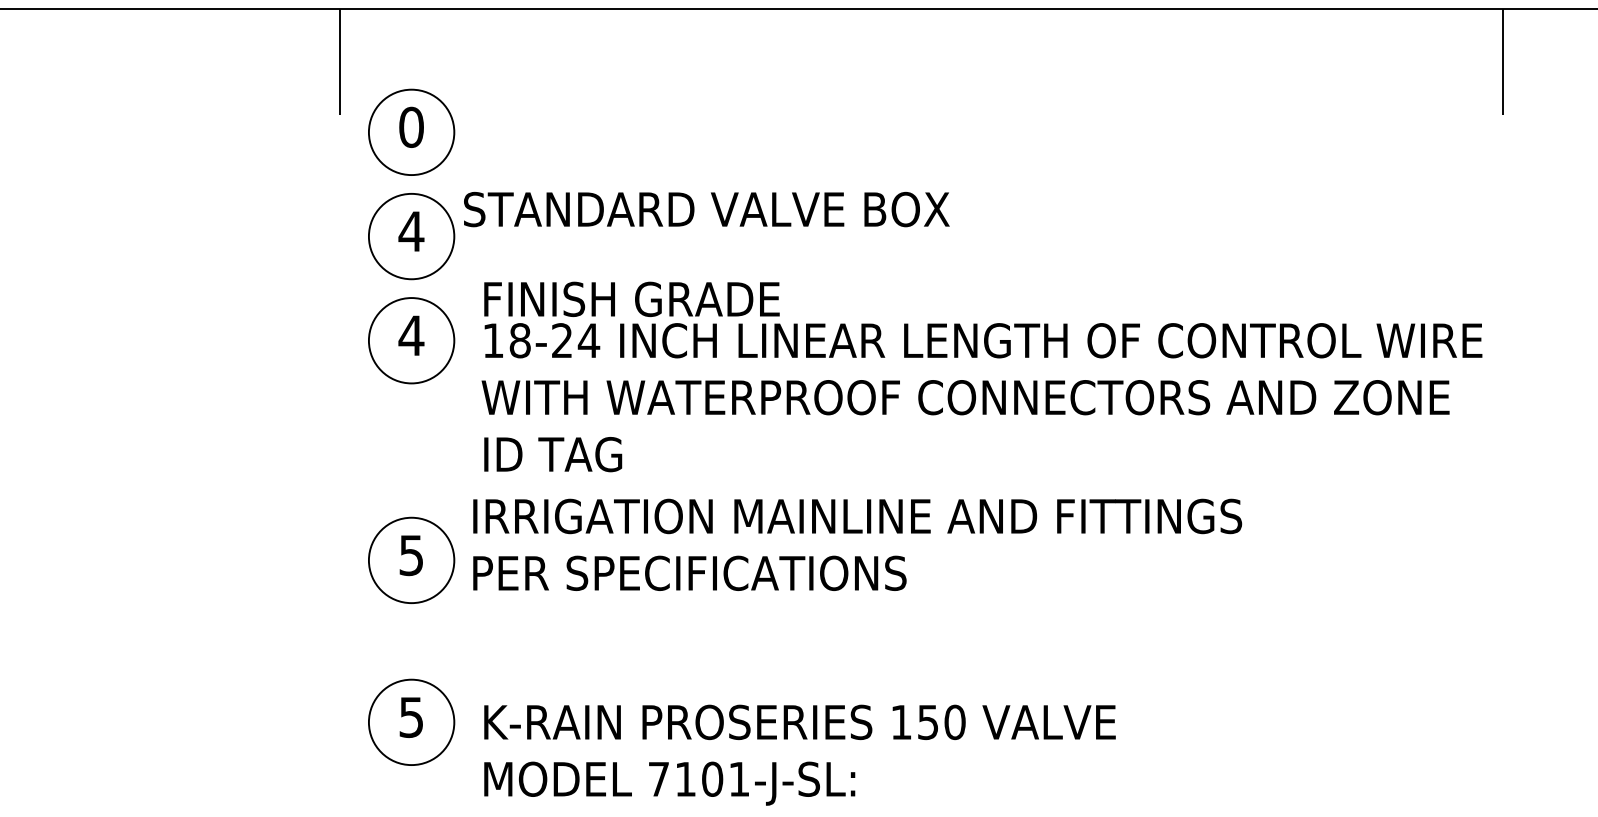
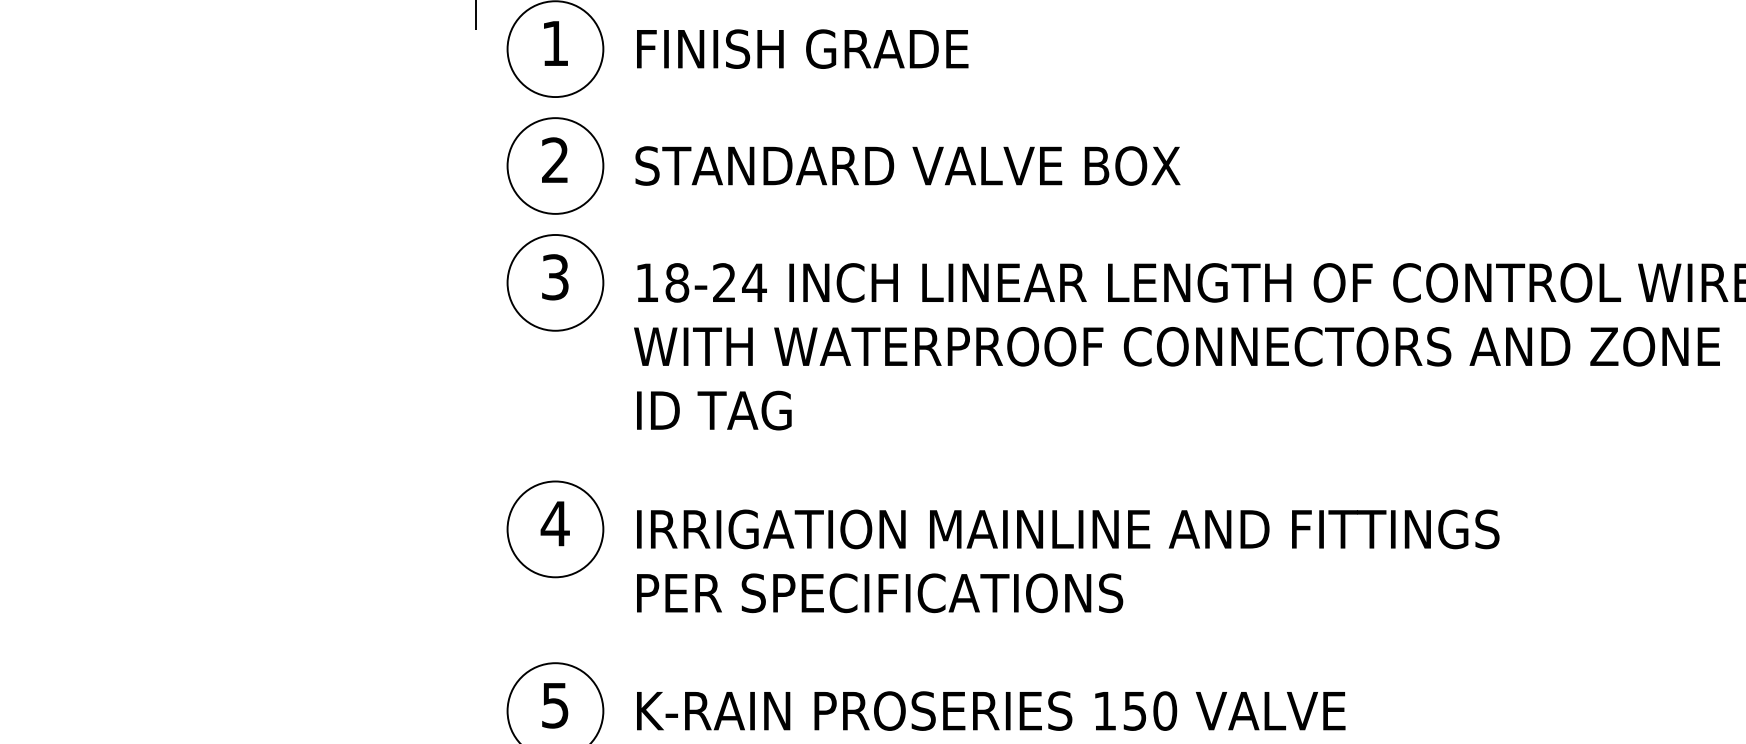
text: (411, 126) -> (555, 42), 0 -> 1
text: (706, 209) -> (907, 165), moved
text: (411, 231) -> (555, 160), 4 -> 2
text: (631, 298) -> (802, 48), moved
text: (411, 335) -> (555, 277), 4 -> 3
text: (857, 544) -> (1068, 560), moved
text: (411, 555) -> (555, 523), 5 -> 4

